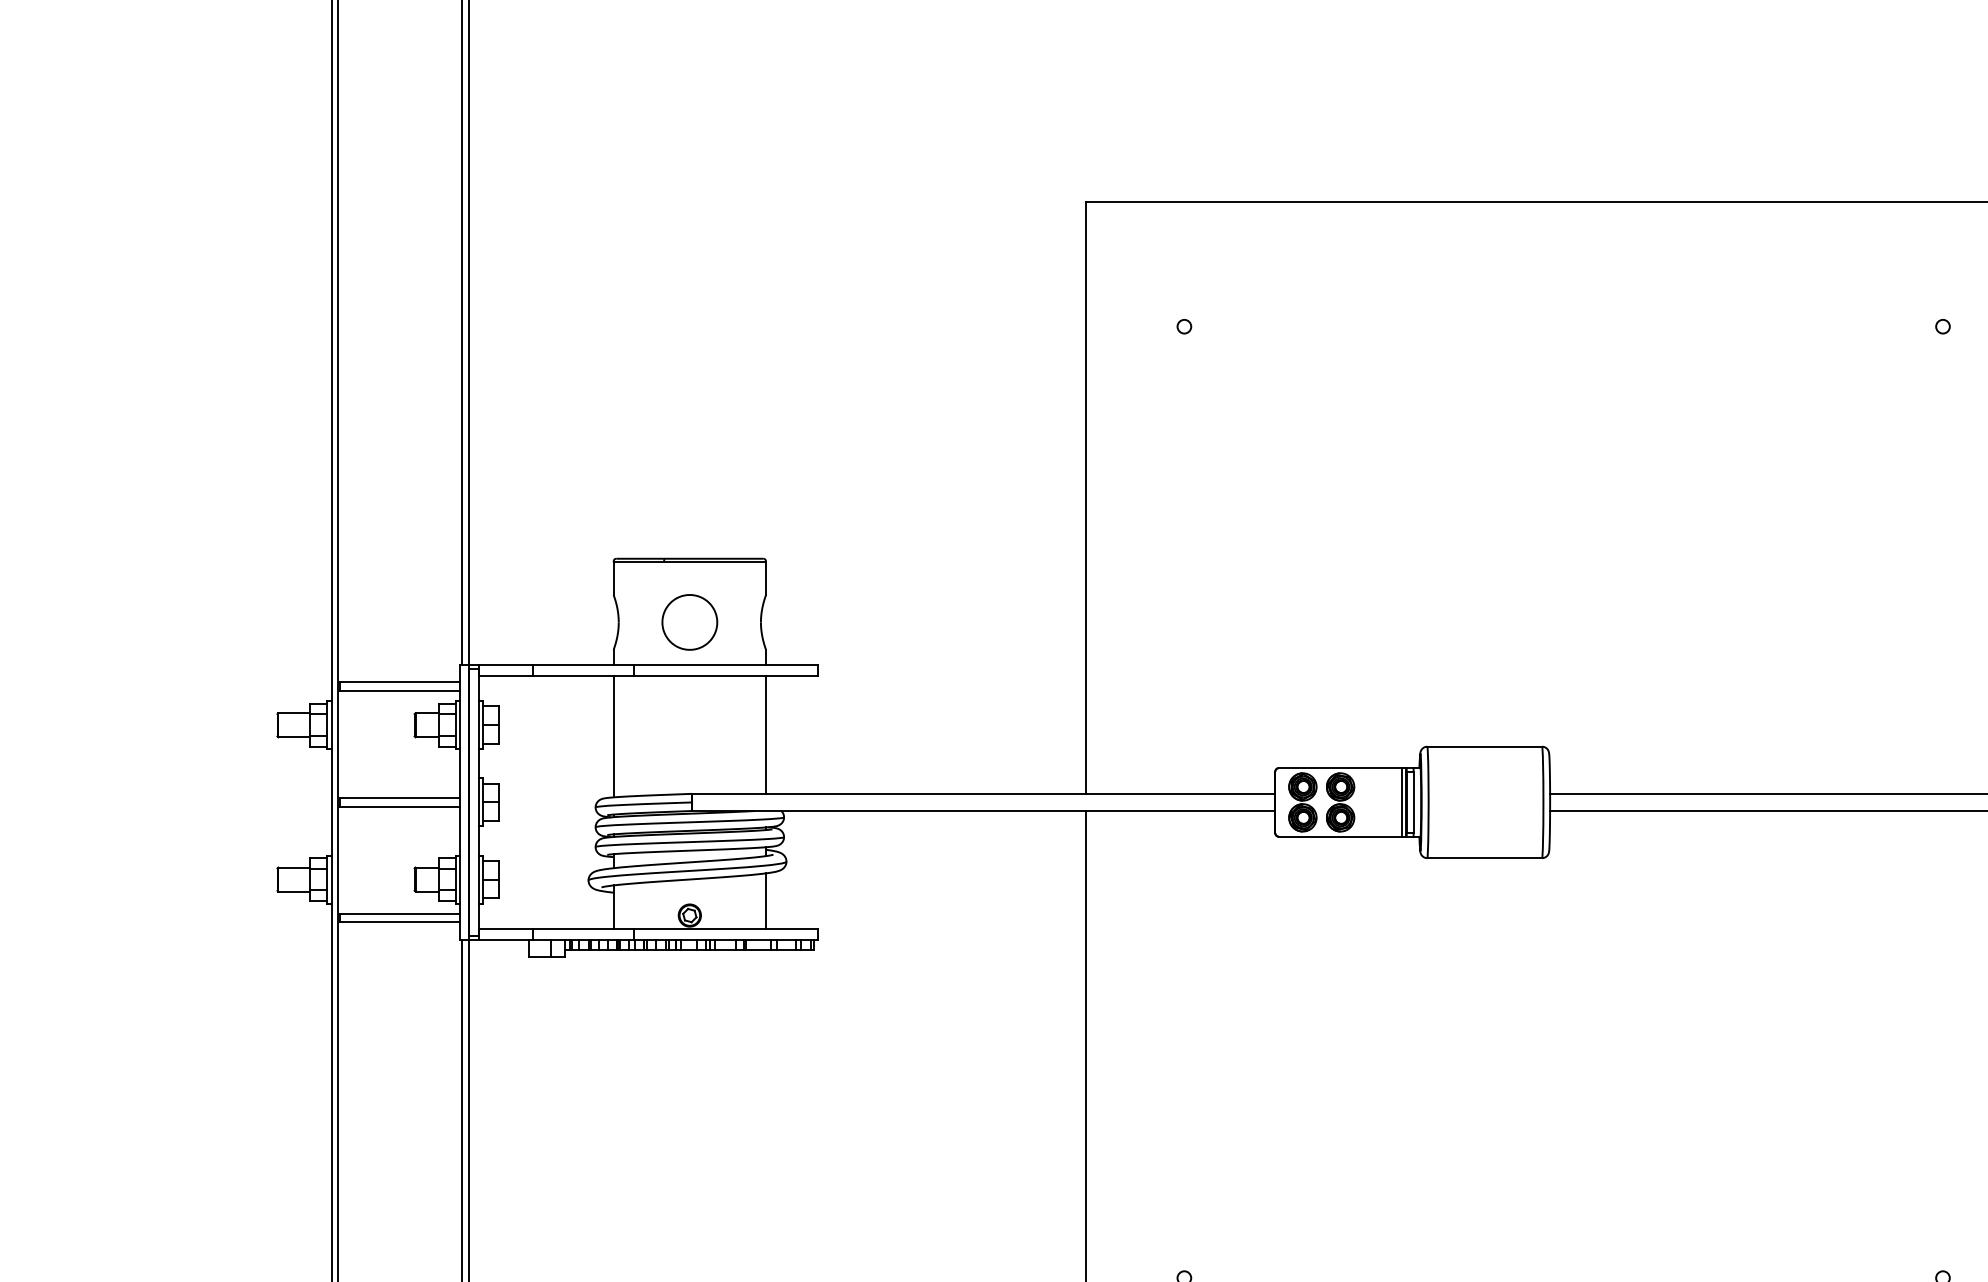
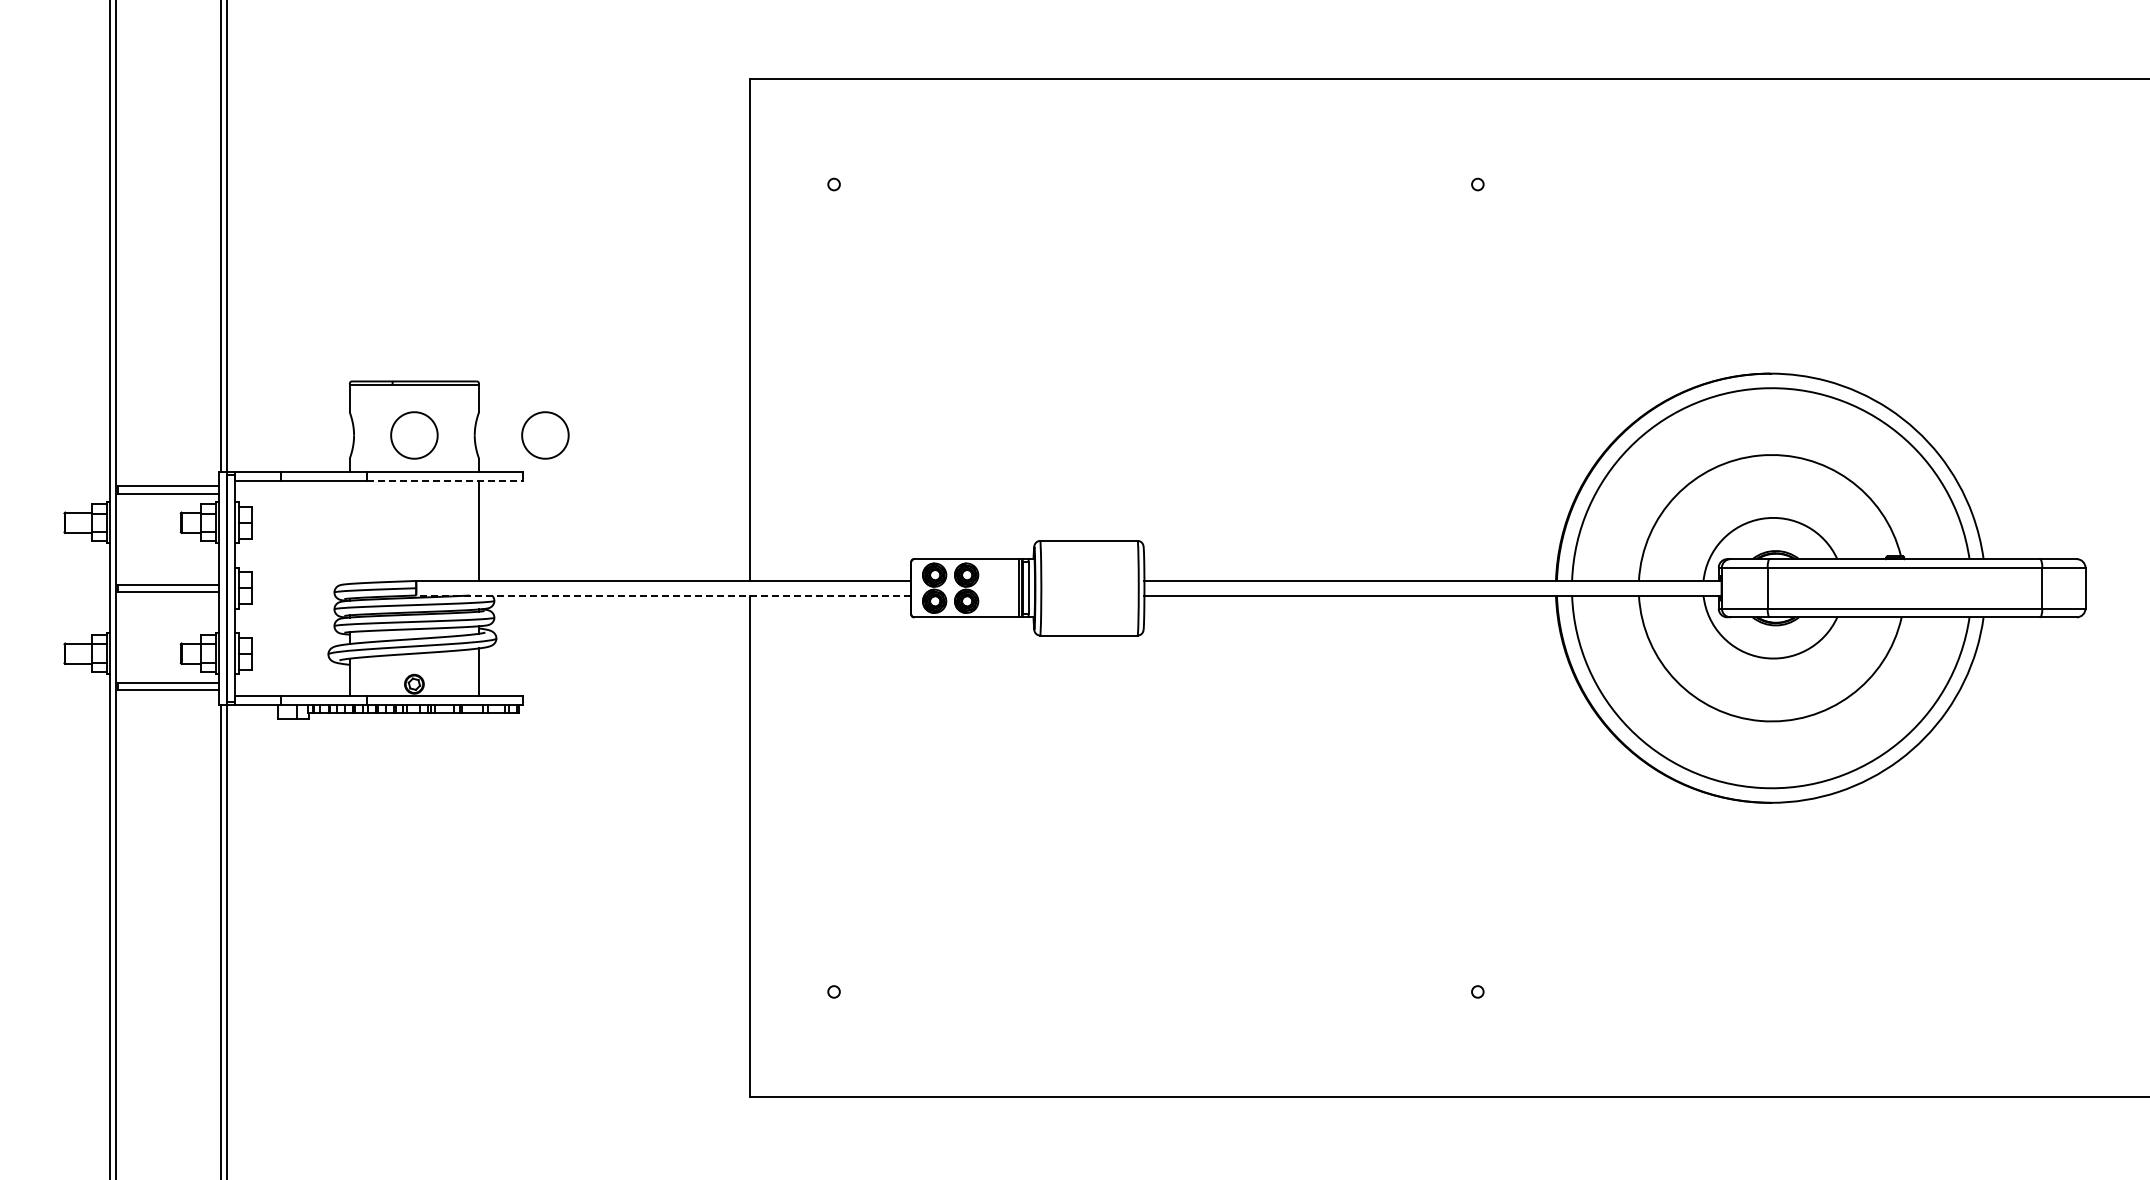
part: (844, 622) -> (545, 435), added
line: (725, 675) -> (444, 480), solid -> dashed
line: (613, 735) -> (349, 531), removed
line: (983, 810) -> (663, 595), solid -> dashed

